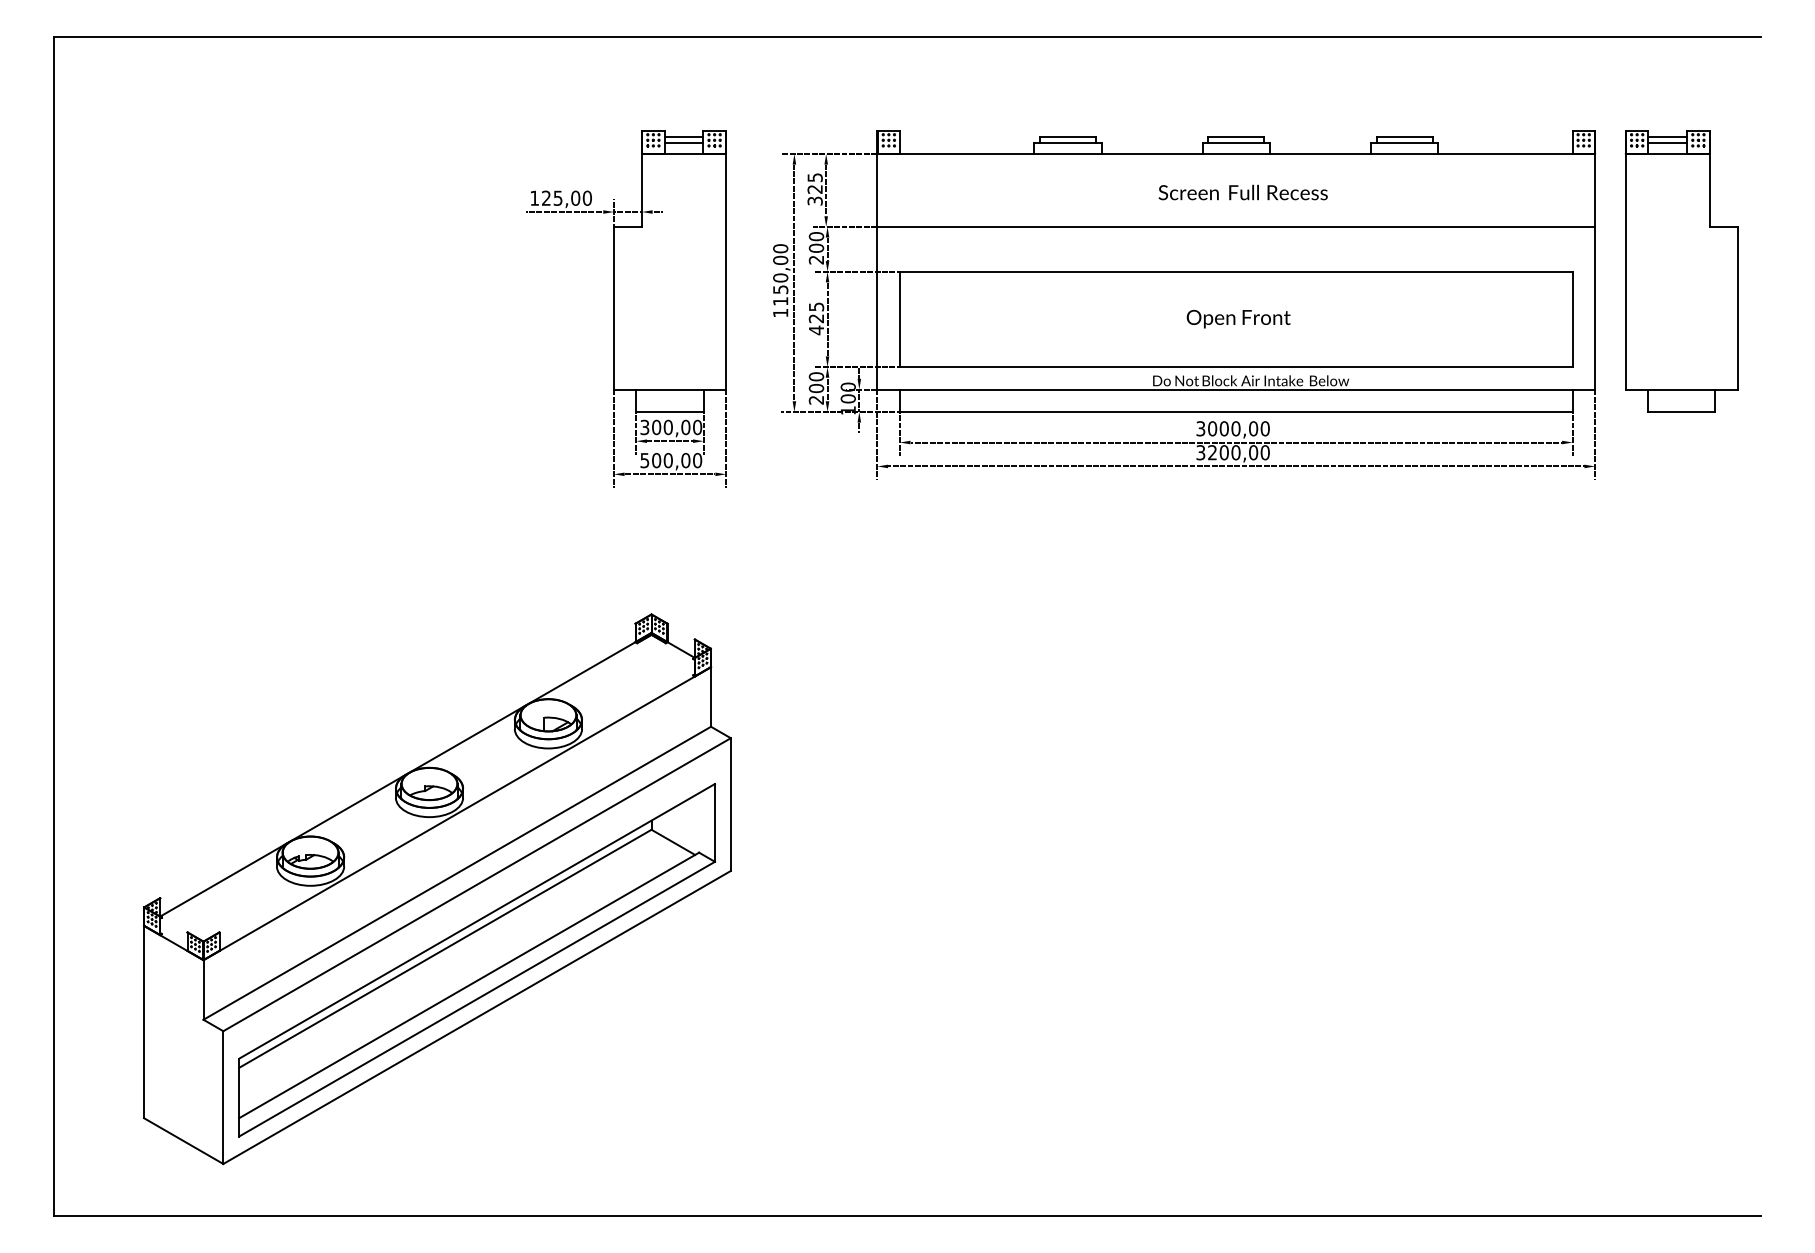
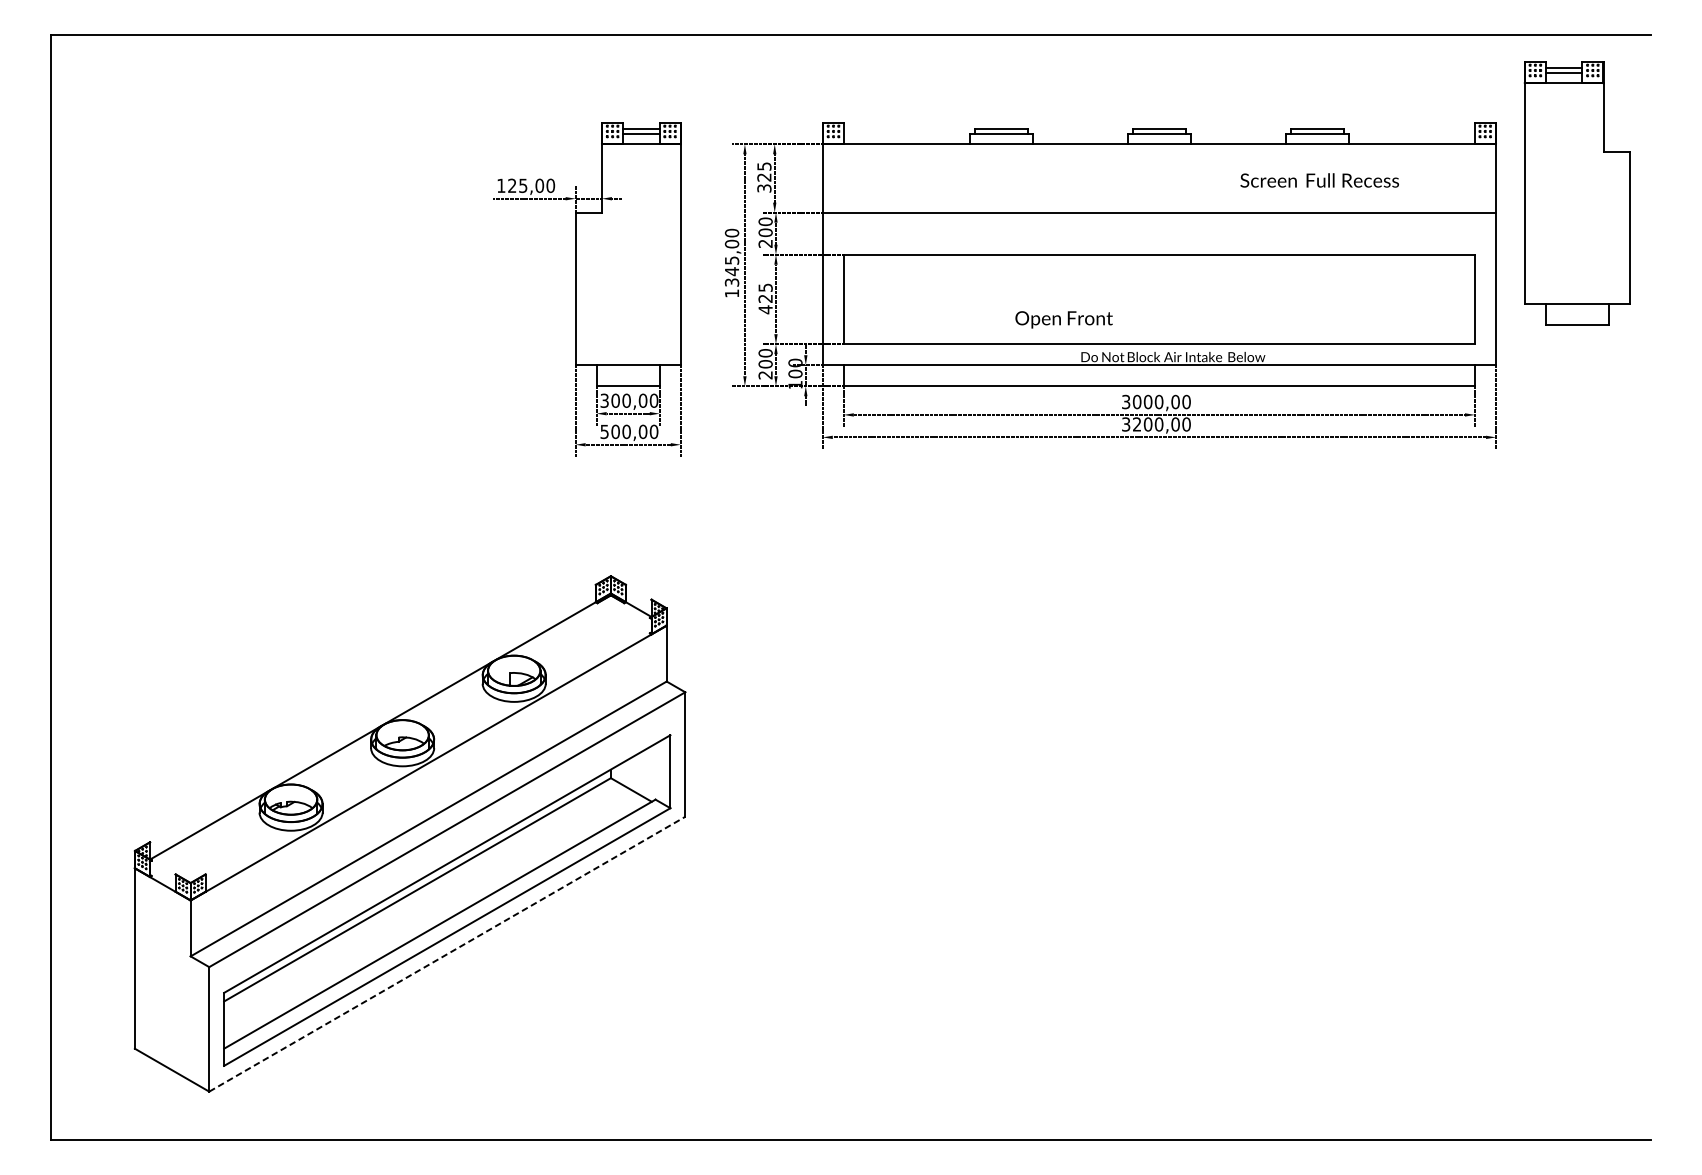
text: (1242, 192) -> (1319, 180), moved
part: (1681, 271) -> (1577, 193), moved
text: (780, 289) -> (731, 271), 1150,00 -> 1345,00
text: (1238, 319) -> (1063, 320), moved
line: (477, 1017) -> (447, 954), solid -> dashed

